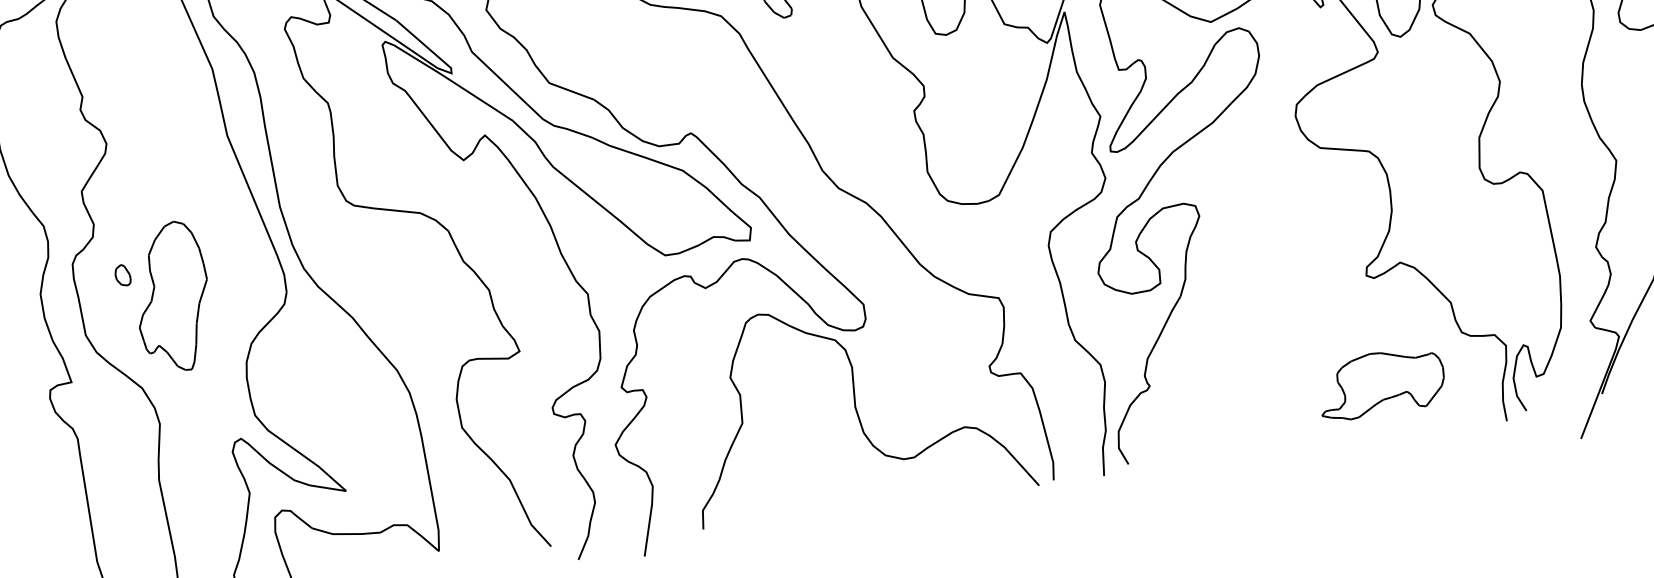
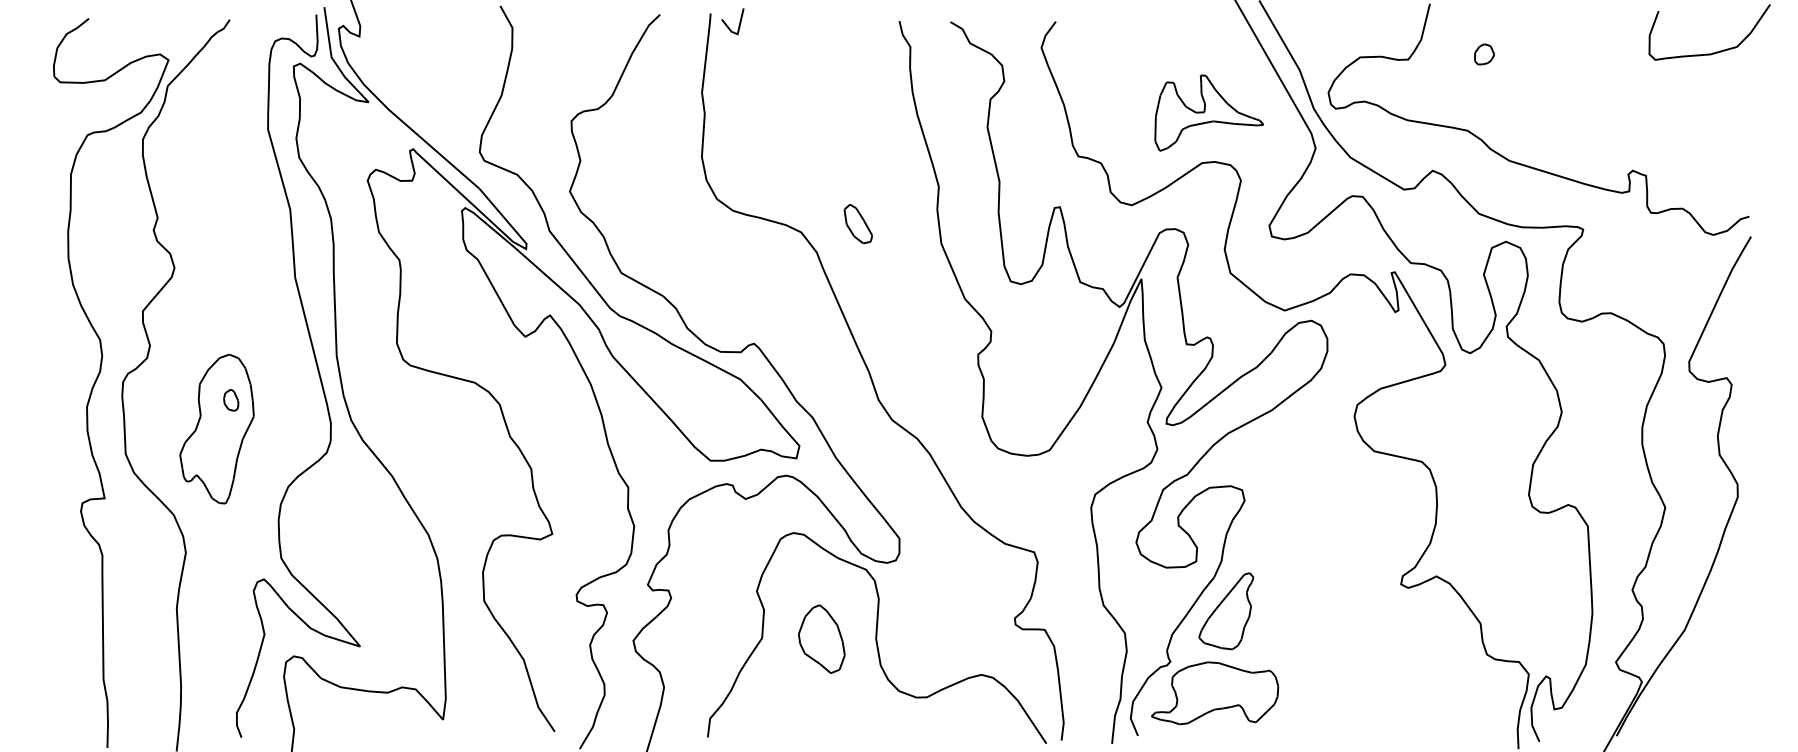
part: (123, 275) -> (231, 400), moved
part: (1197, 328) -> (1226, 611), added
part: (1381, 383) -> (1215, 693), moved
part: (801, 414) -> (821, 638), added

